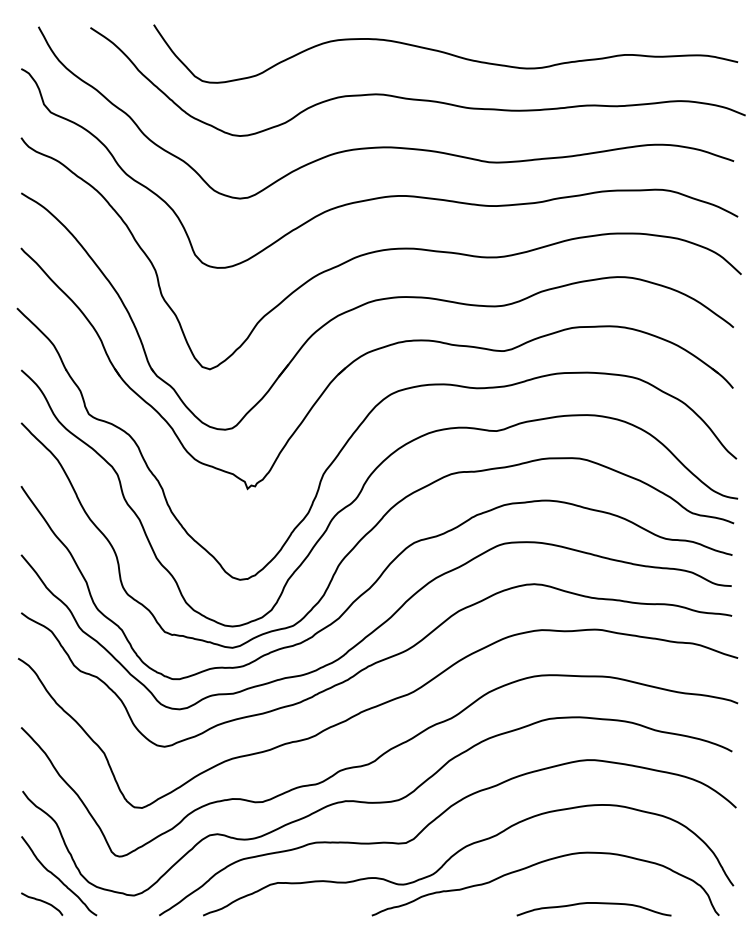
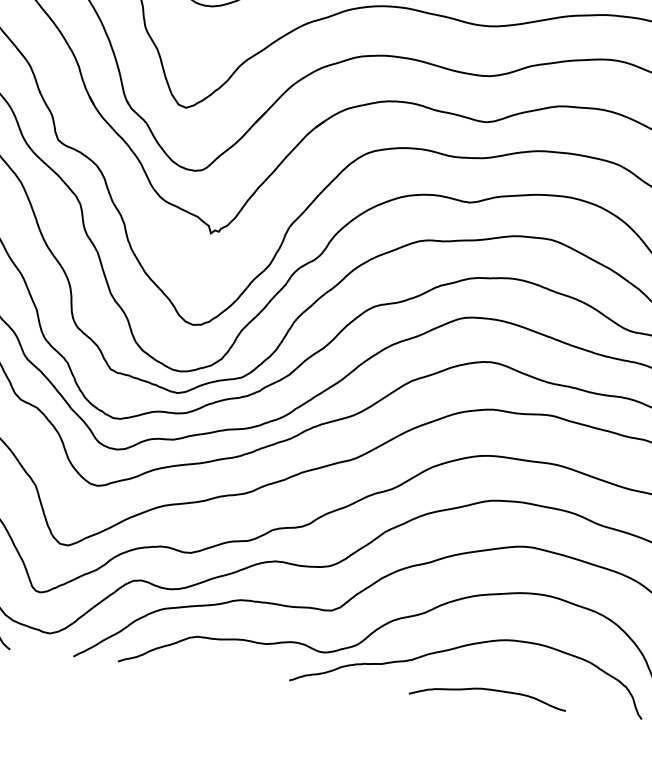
curve: (593, 903) -> (488, 689), moved

